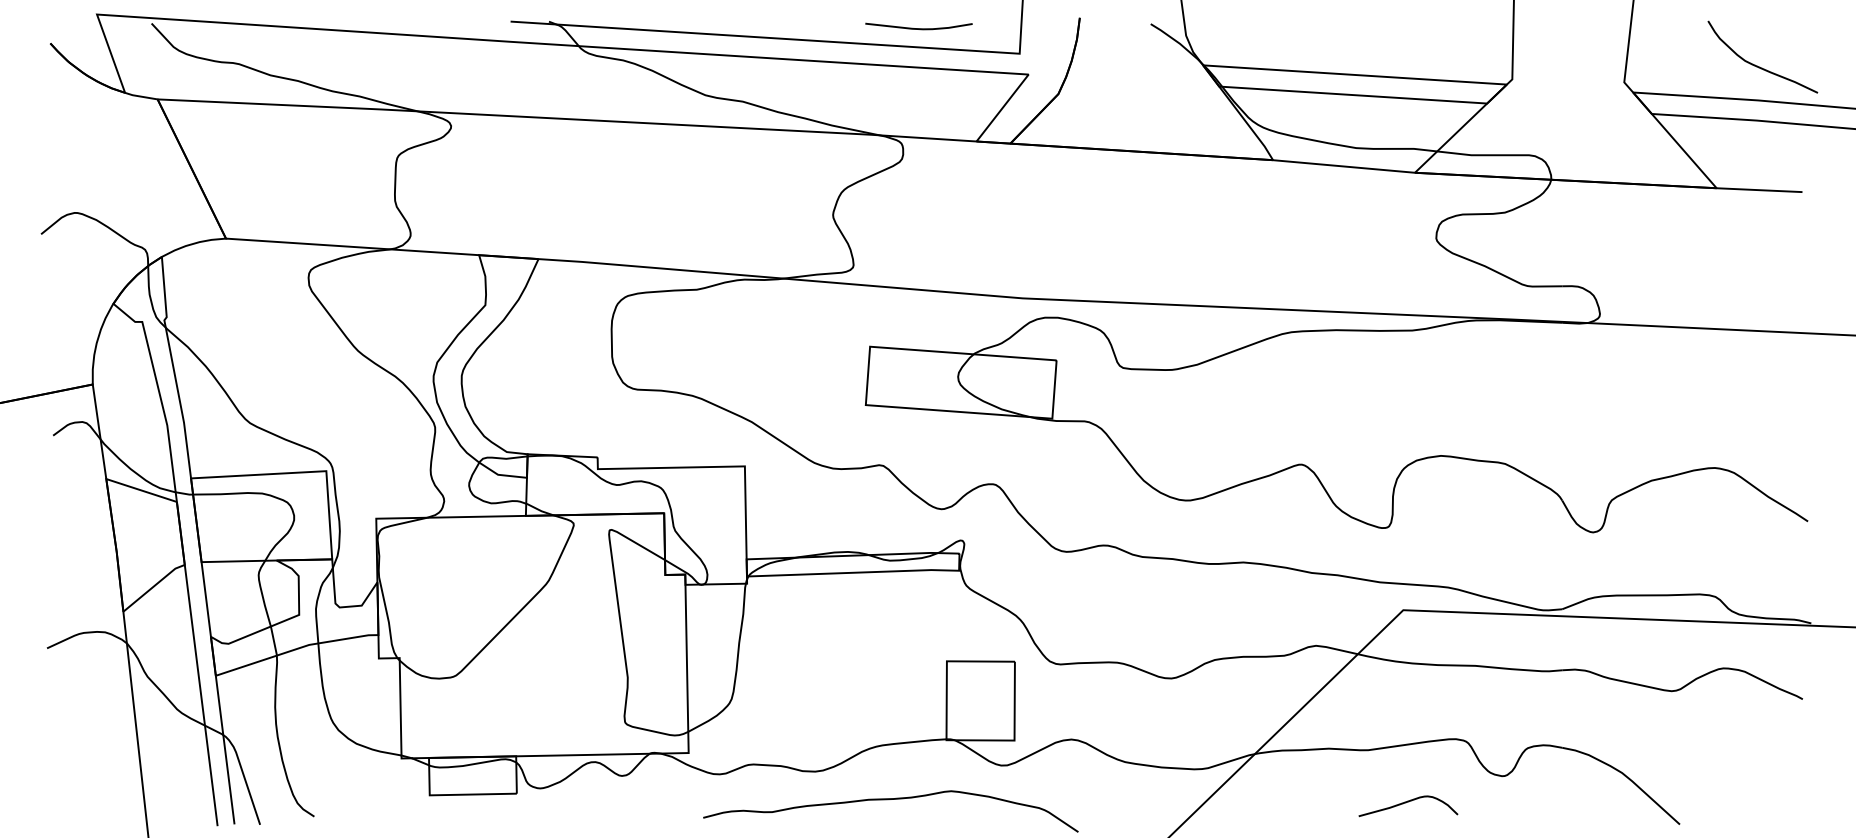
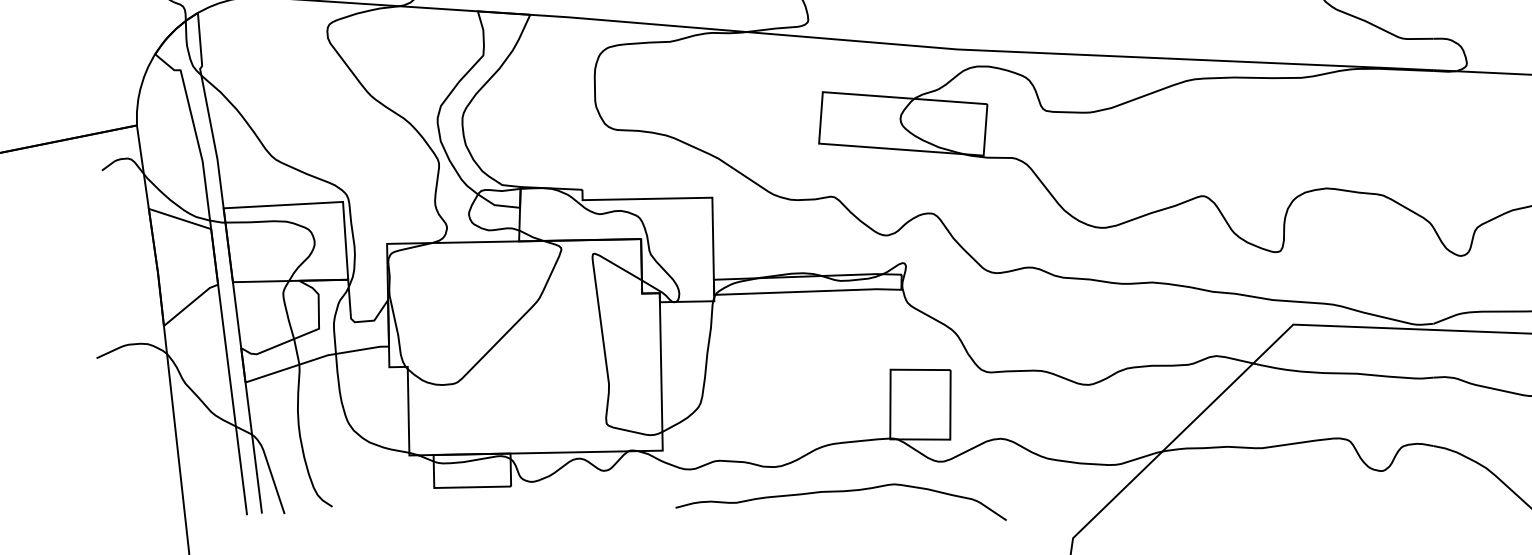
curve: (1406, 803) -> (1296, 495), removed

